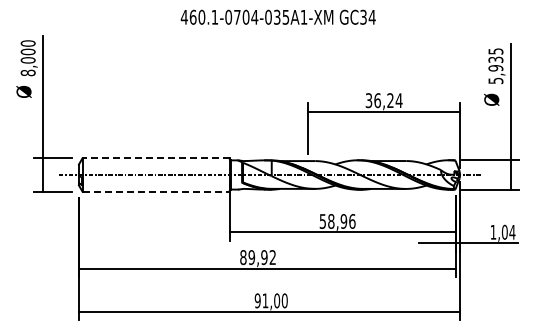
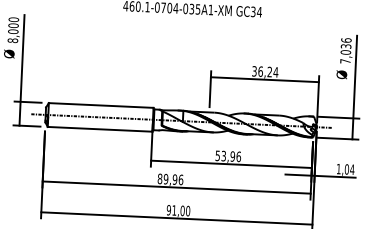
text: (495, 66) -> (345, 51), 5,935 -> 7,036
line: (156, 158) -> (101, 105), dashed -> solid
line: (156, 191) -> (100, 129), dashed -> solid
text: (331, 221) -> (223, 156), 58,96 -> 53,96
text: (272, 257) -> (180, 179), 89,92 -> 89,96

